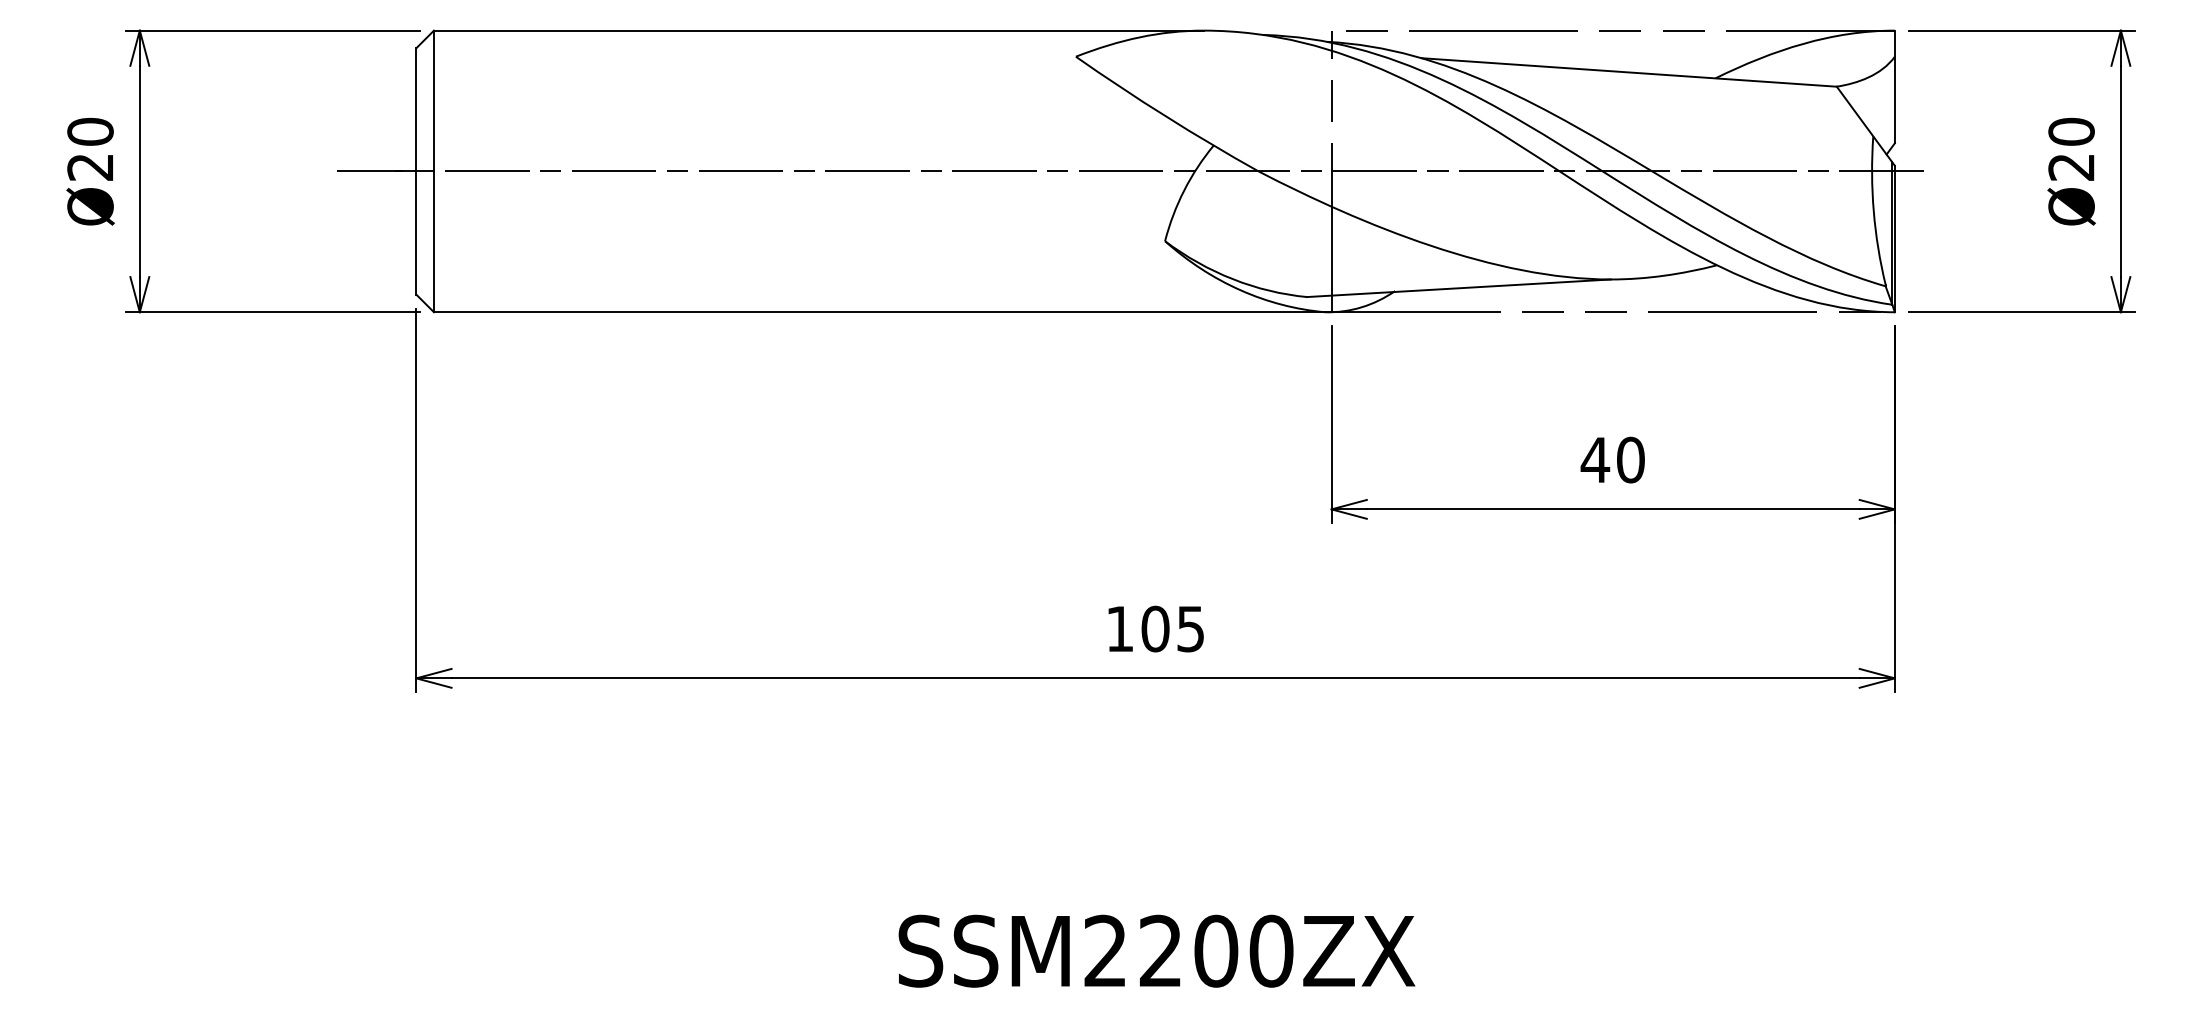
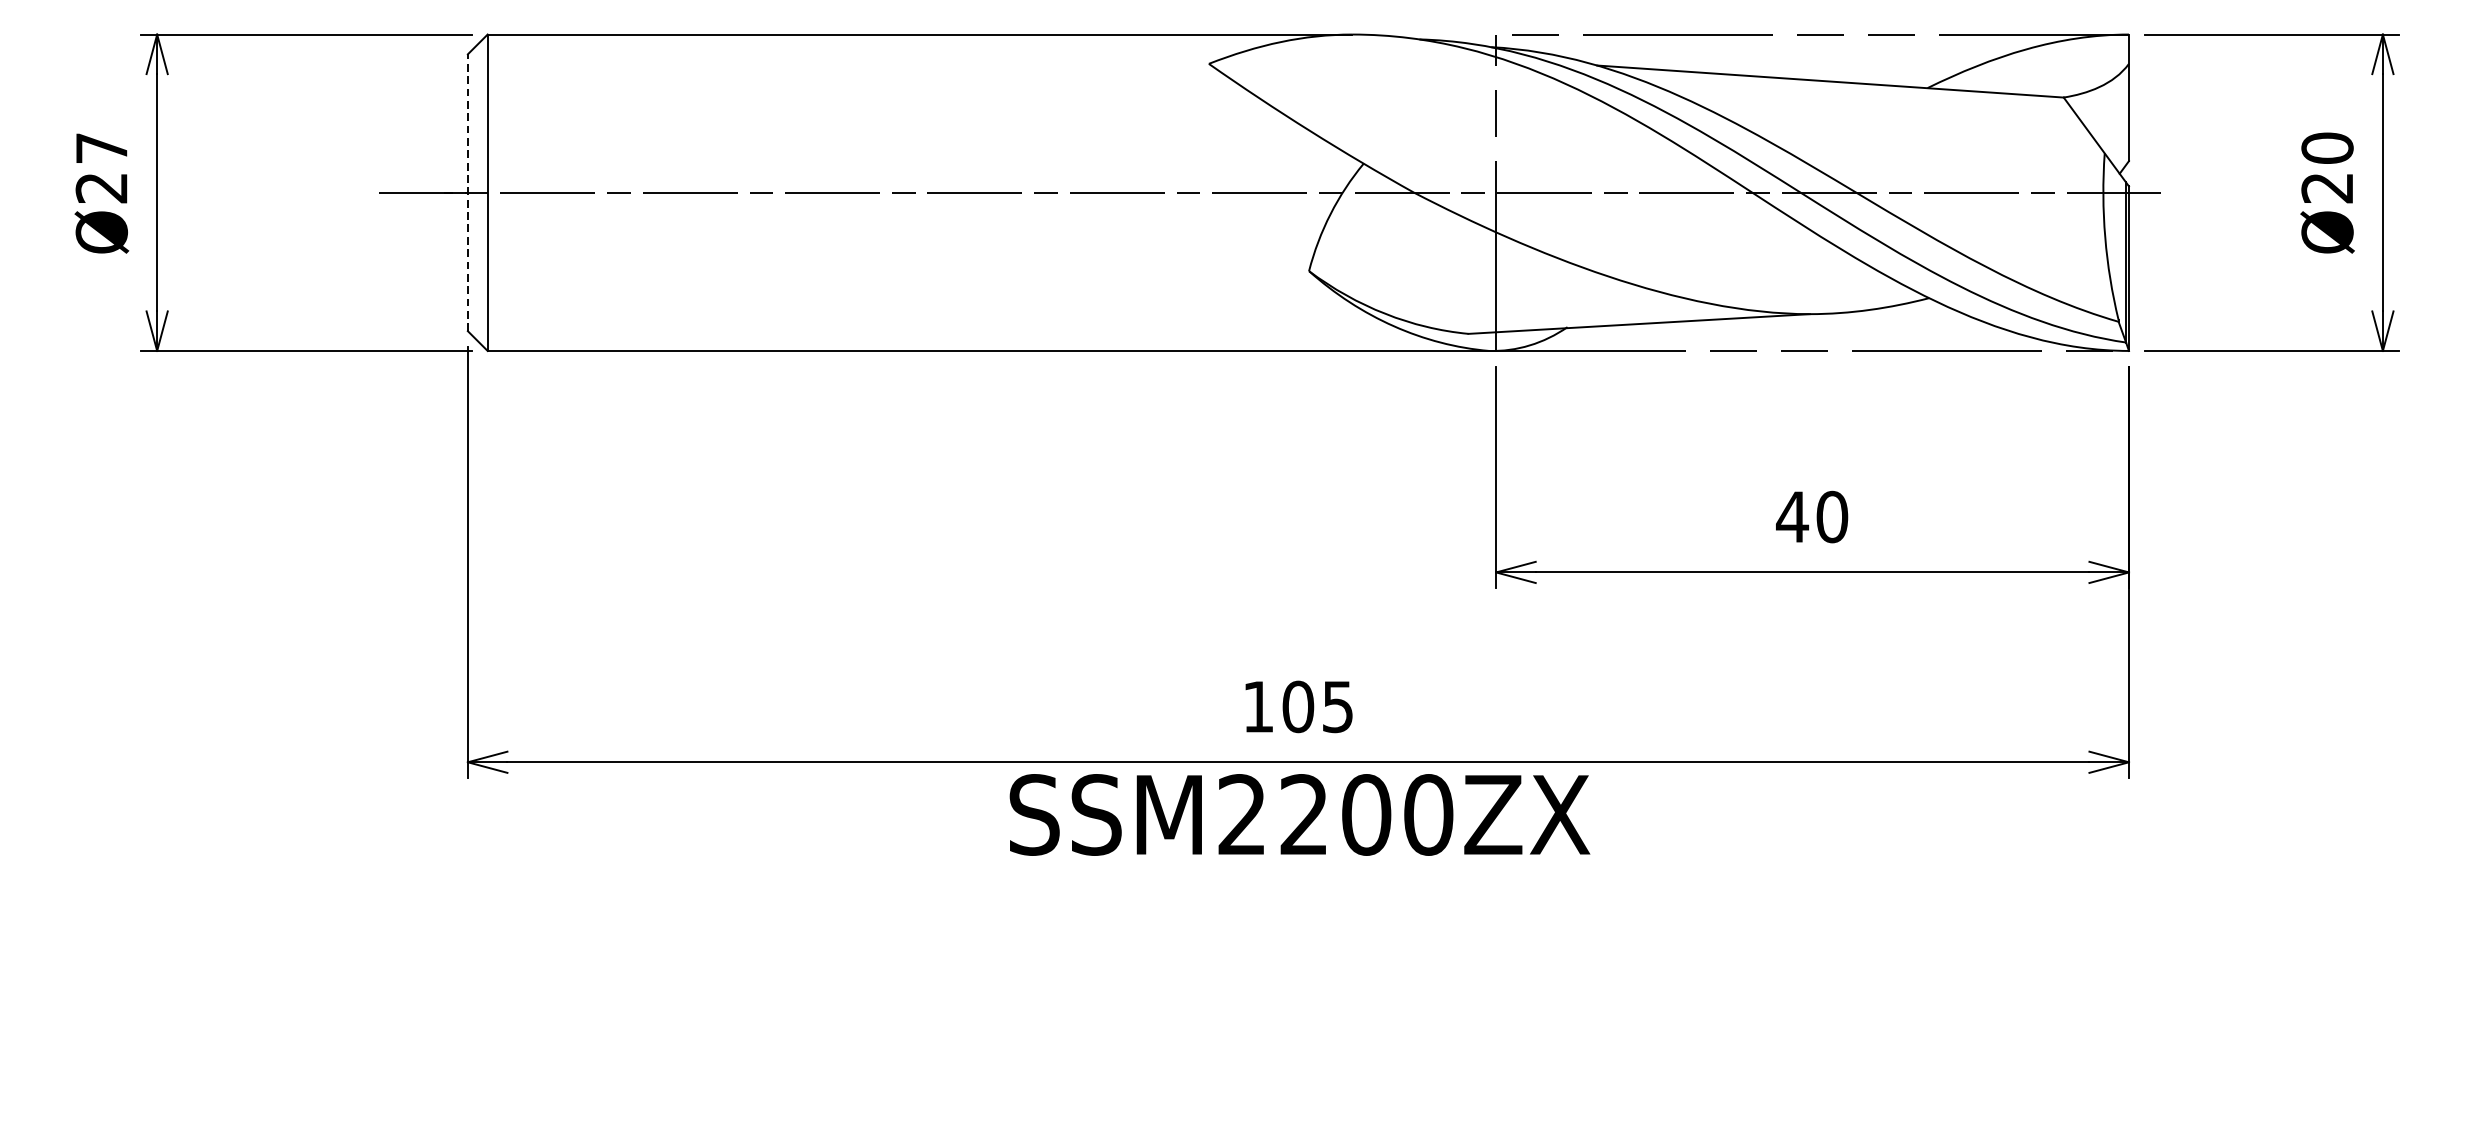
text: (90, 131) -> (101, 147), Ø20 -> Ø27
line: (416, 170) -> (468, 191), solid -> dashed
text: (1156, 950) -> (1299, 814), moved

